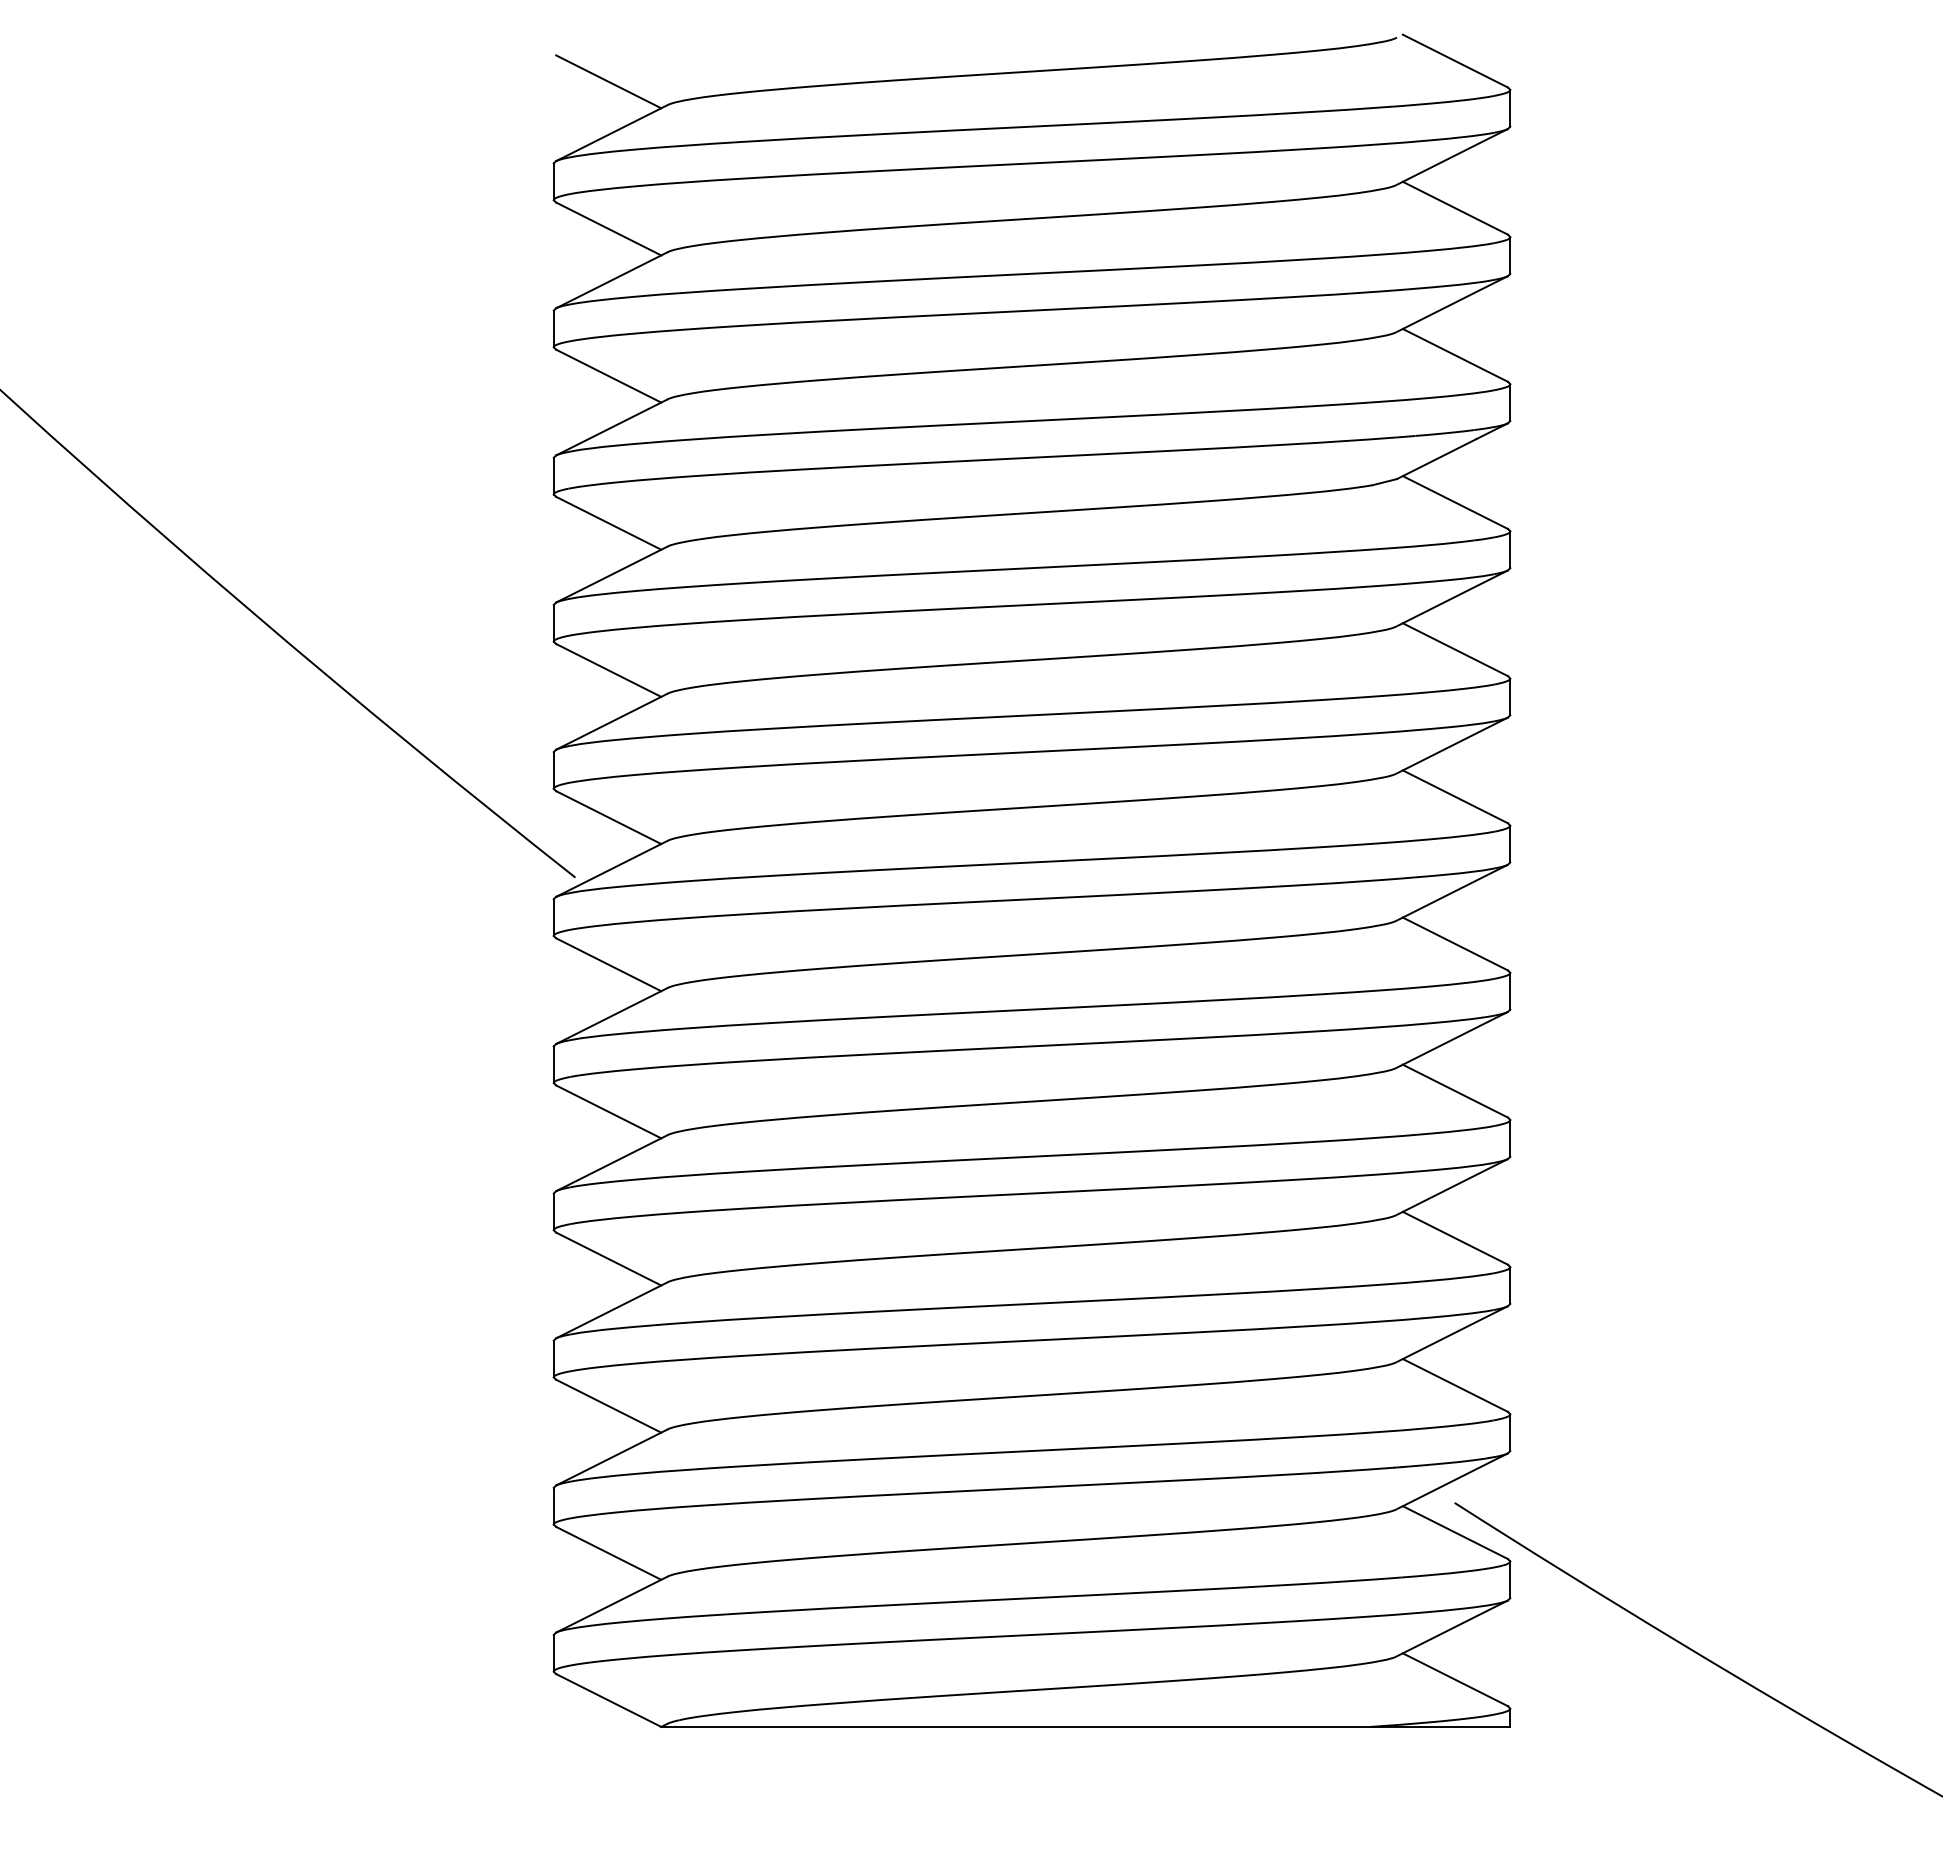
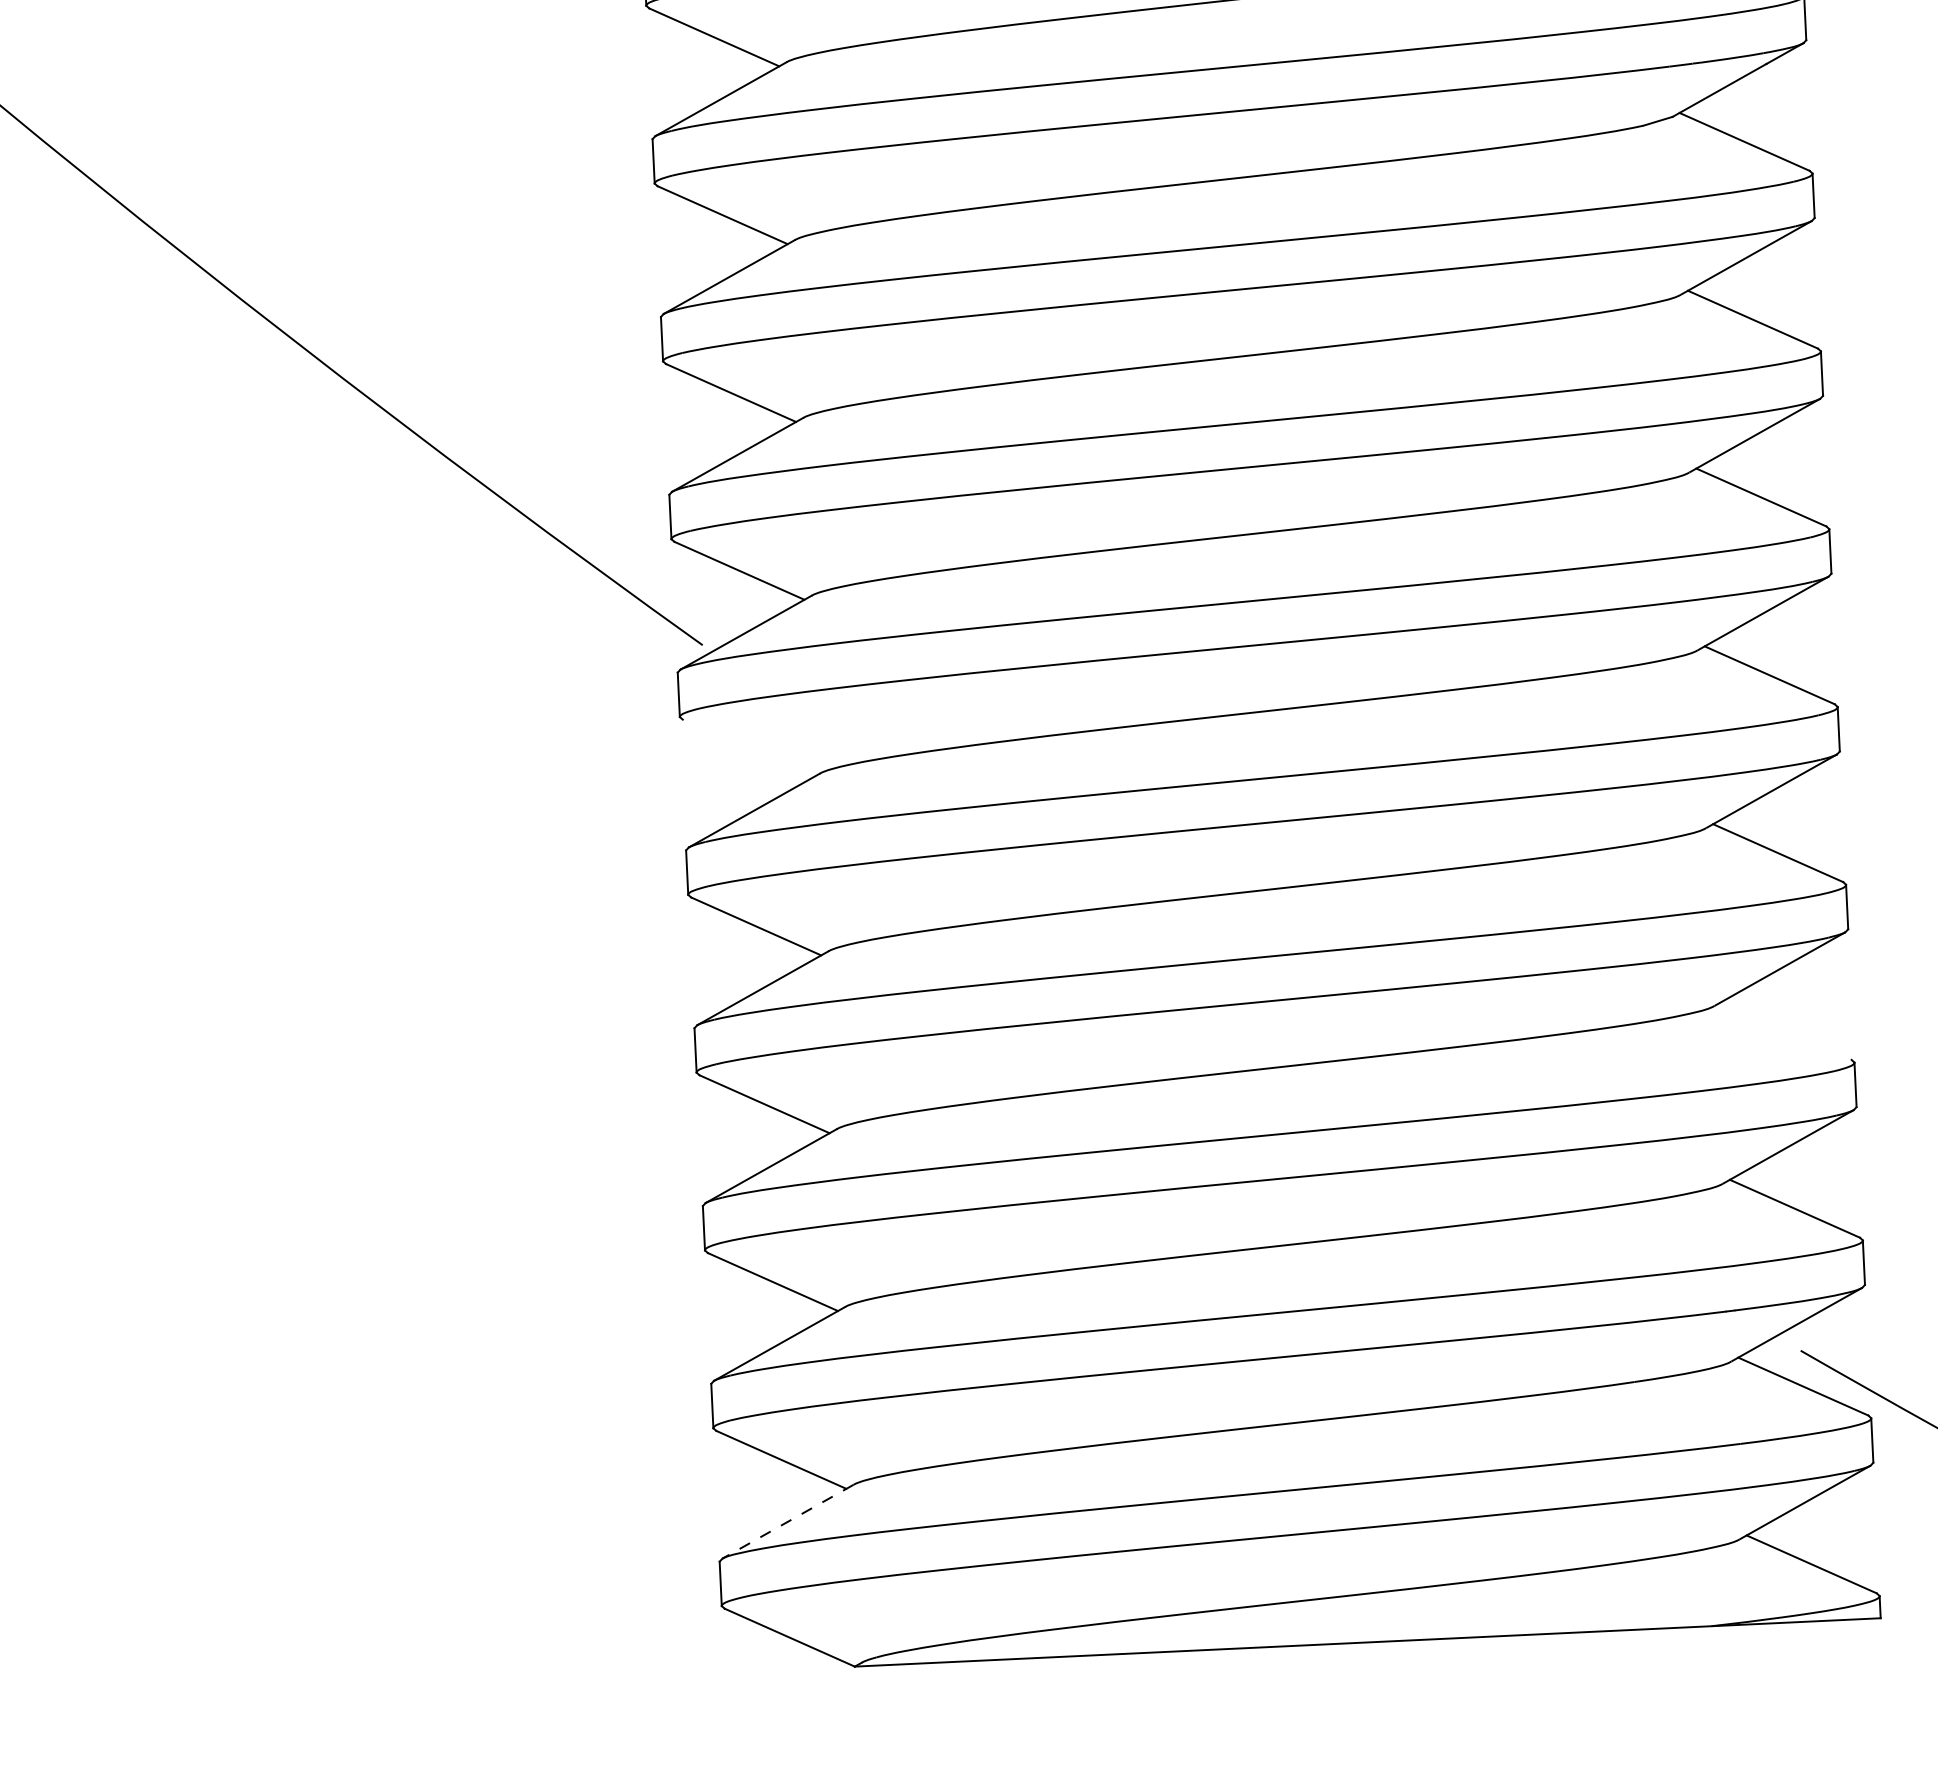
line: (608, 964) -> (747, 748), removed
line: (1455, 1237) -> (1786, 1029), removed
line: (611, 1604) -> (787, 1521), solid -> dashed

